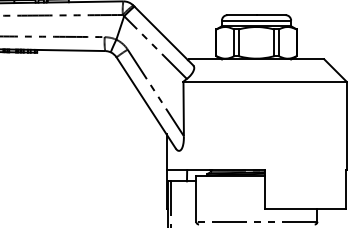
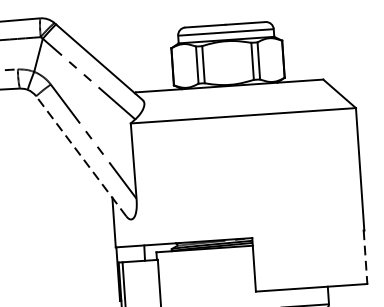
line: (145, 102) -> (80, 155), solid -> dashed
line: (346, 190) -> (366, 258), solid -> dashed

